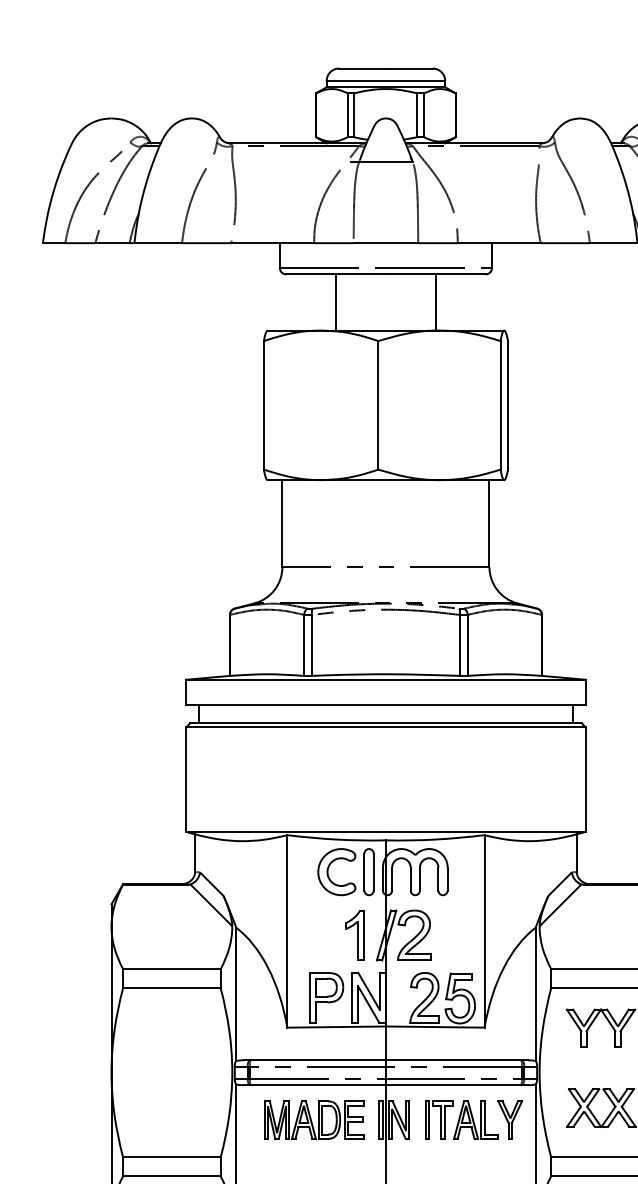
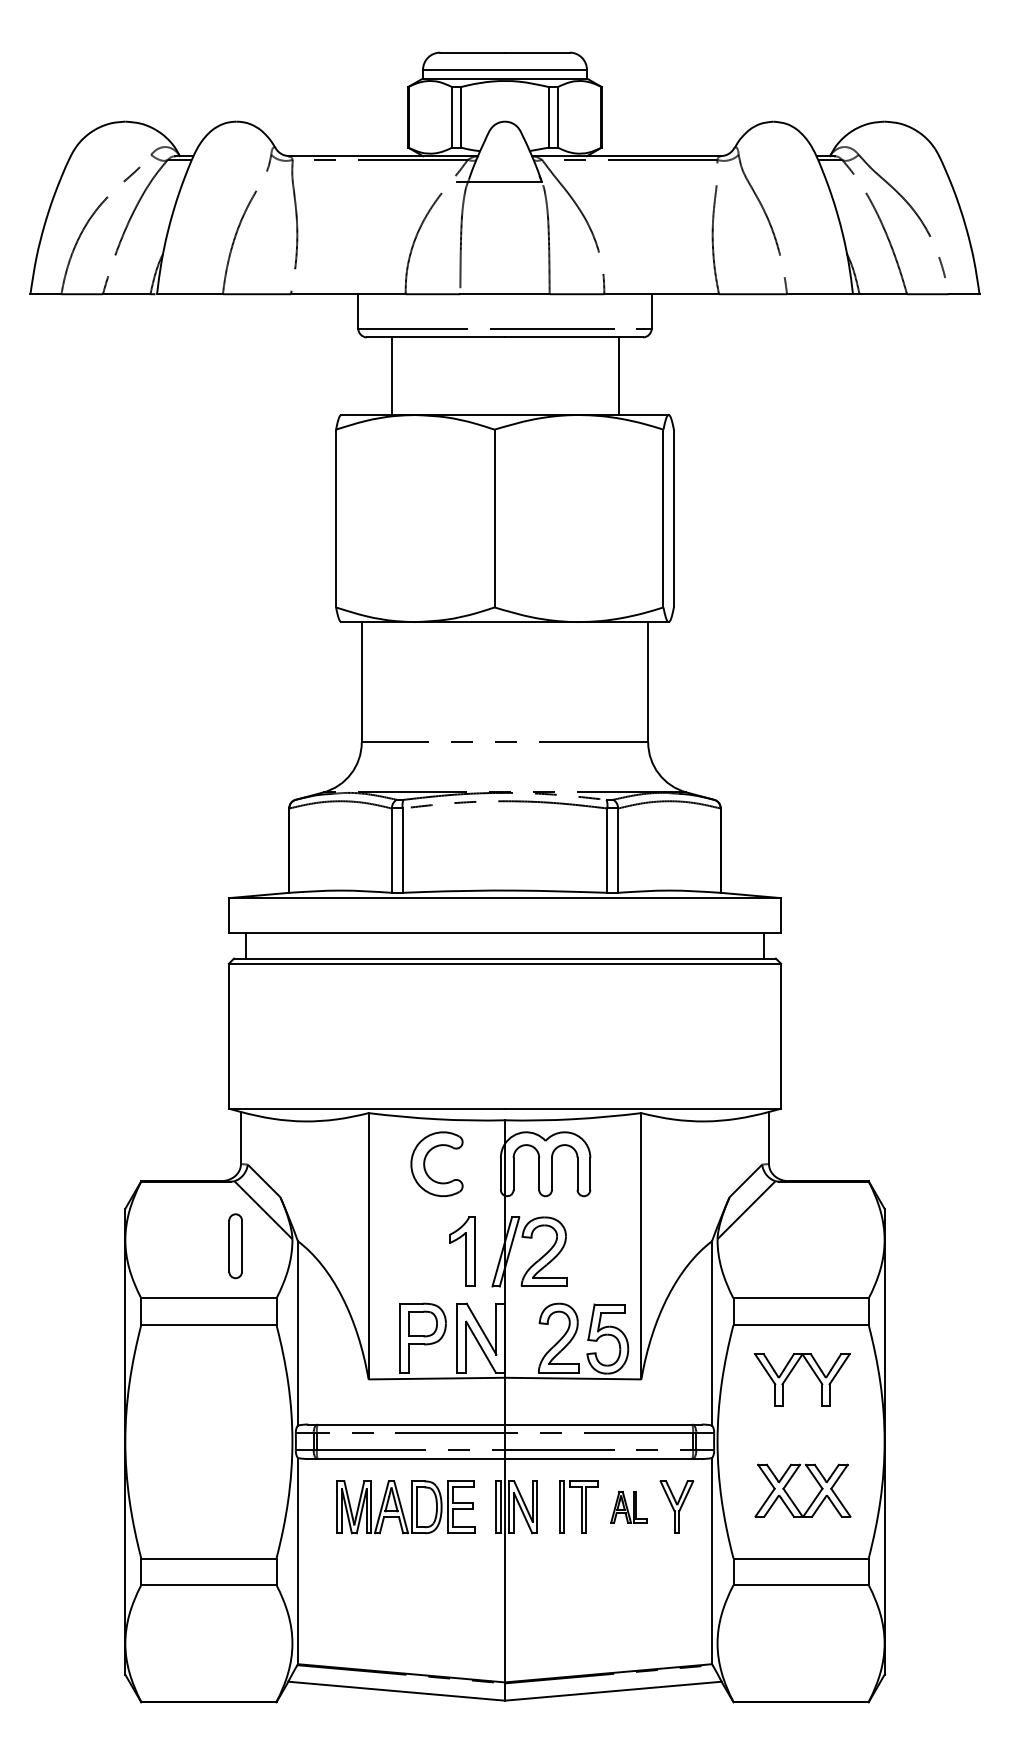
line: (335, 302) -> (391, 376), moved
line: (436, 302) -> (619, 376), moved
part: (368, 872) -> (235, 1246), moved
part: (475, 1120) -> (628, 1507), size x0.6

